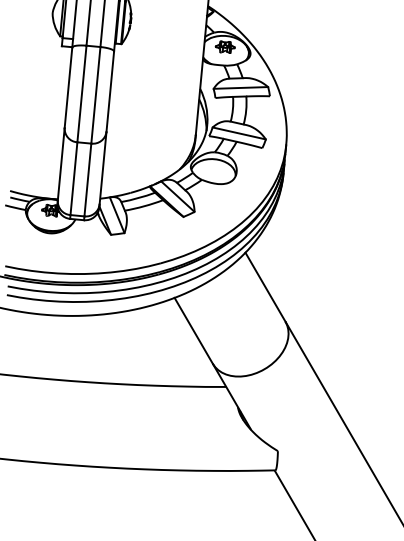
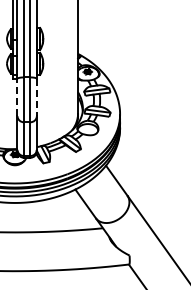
line: (68, 87) -> (17, 97), solid -> dashed
line: (109, 91) -> (36, 97), solid -> dashed

